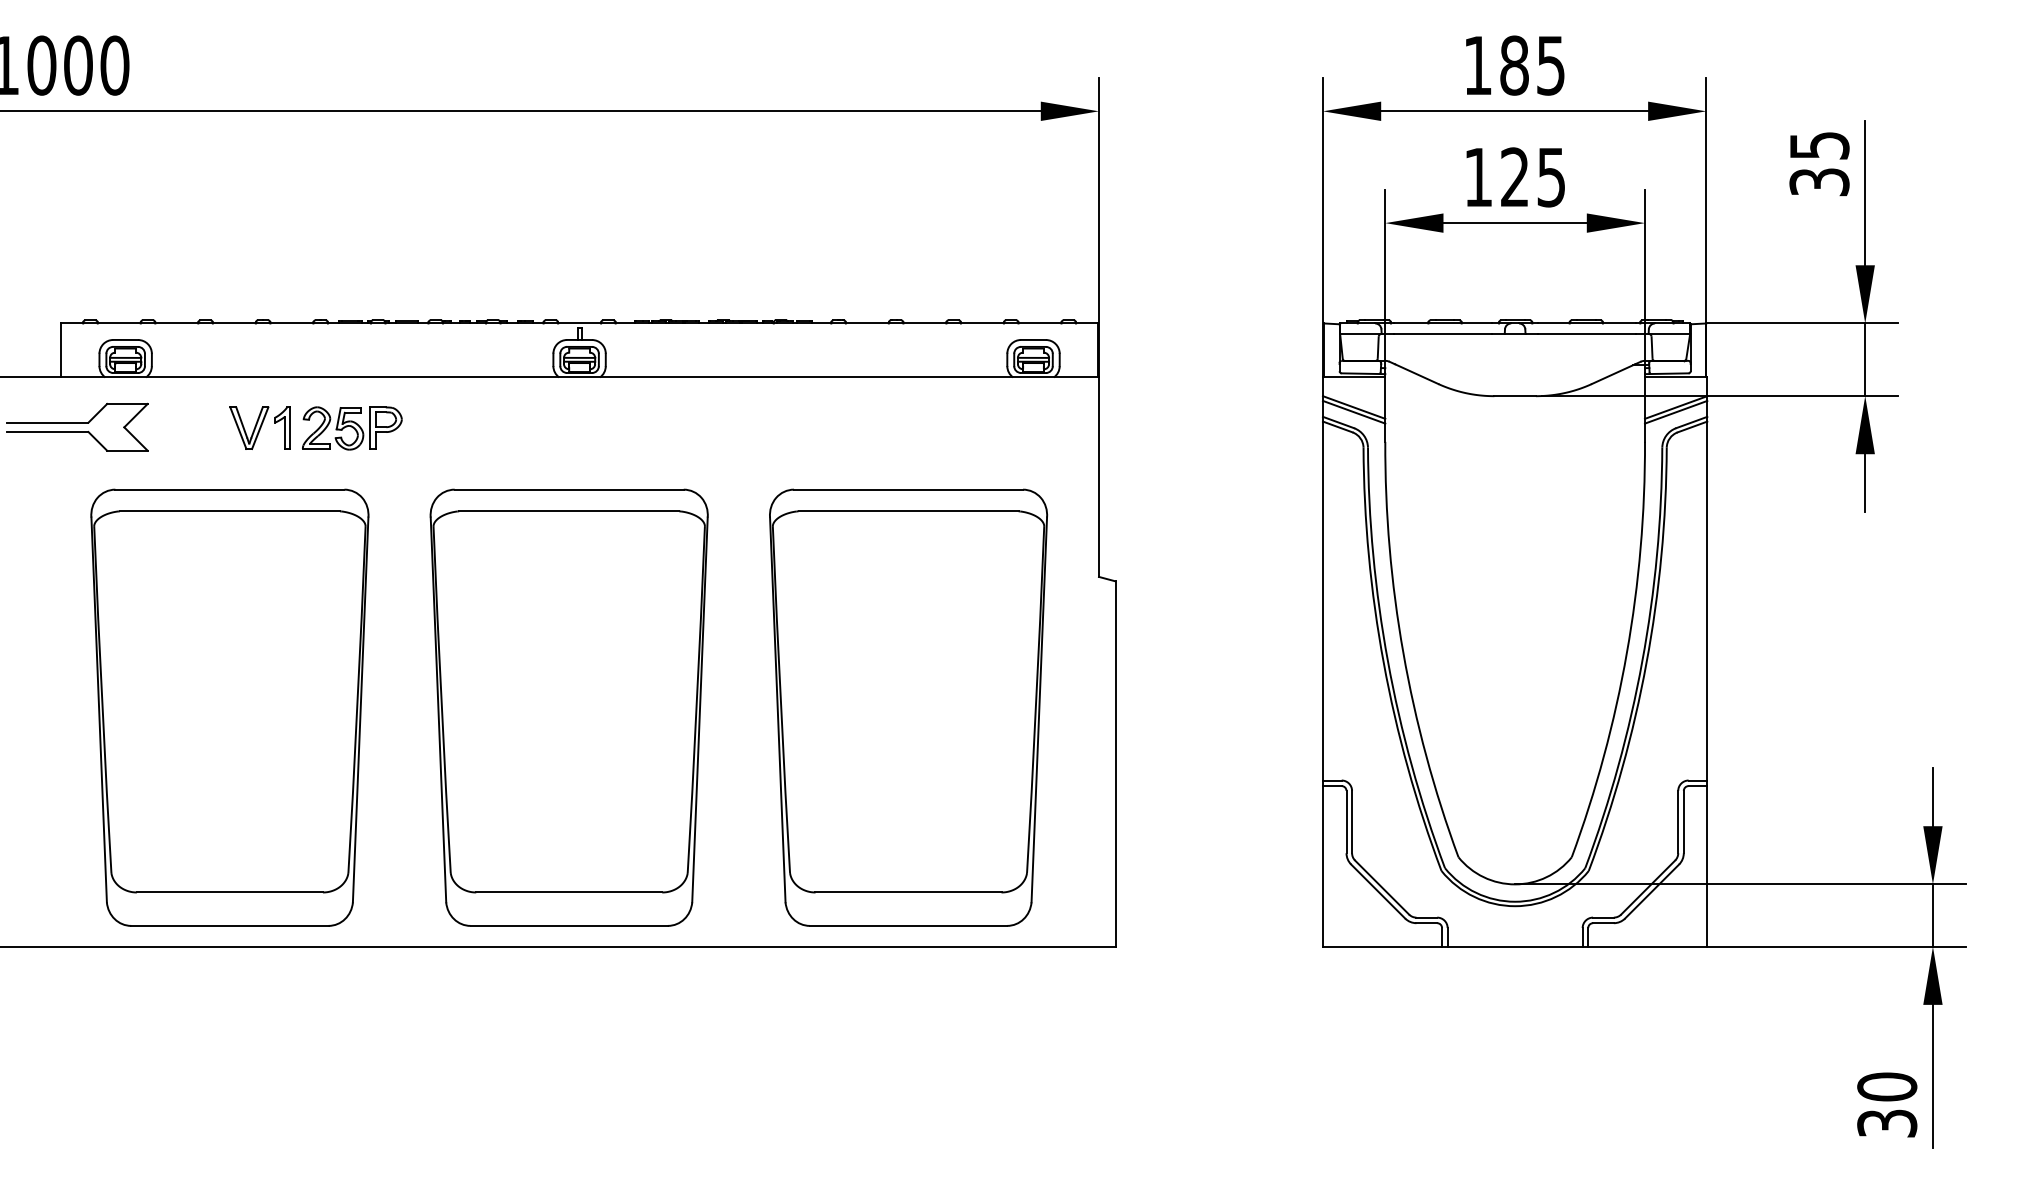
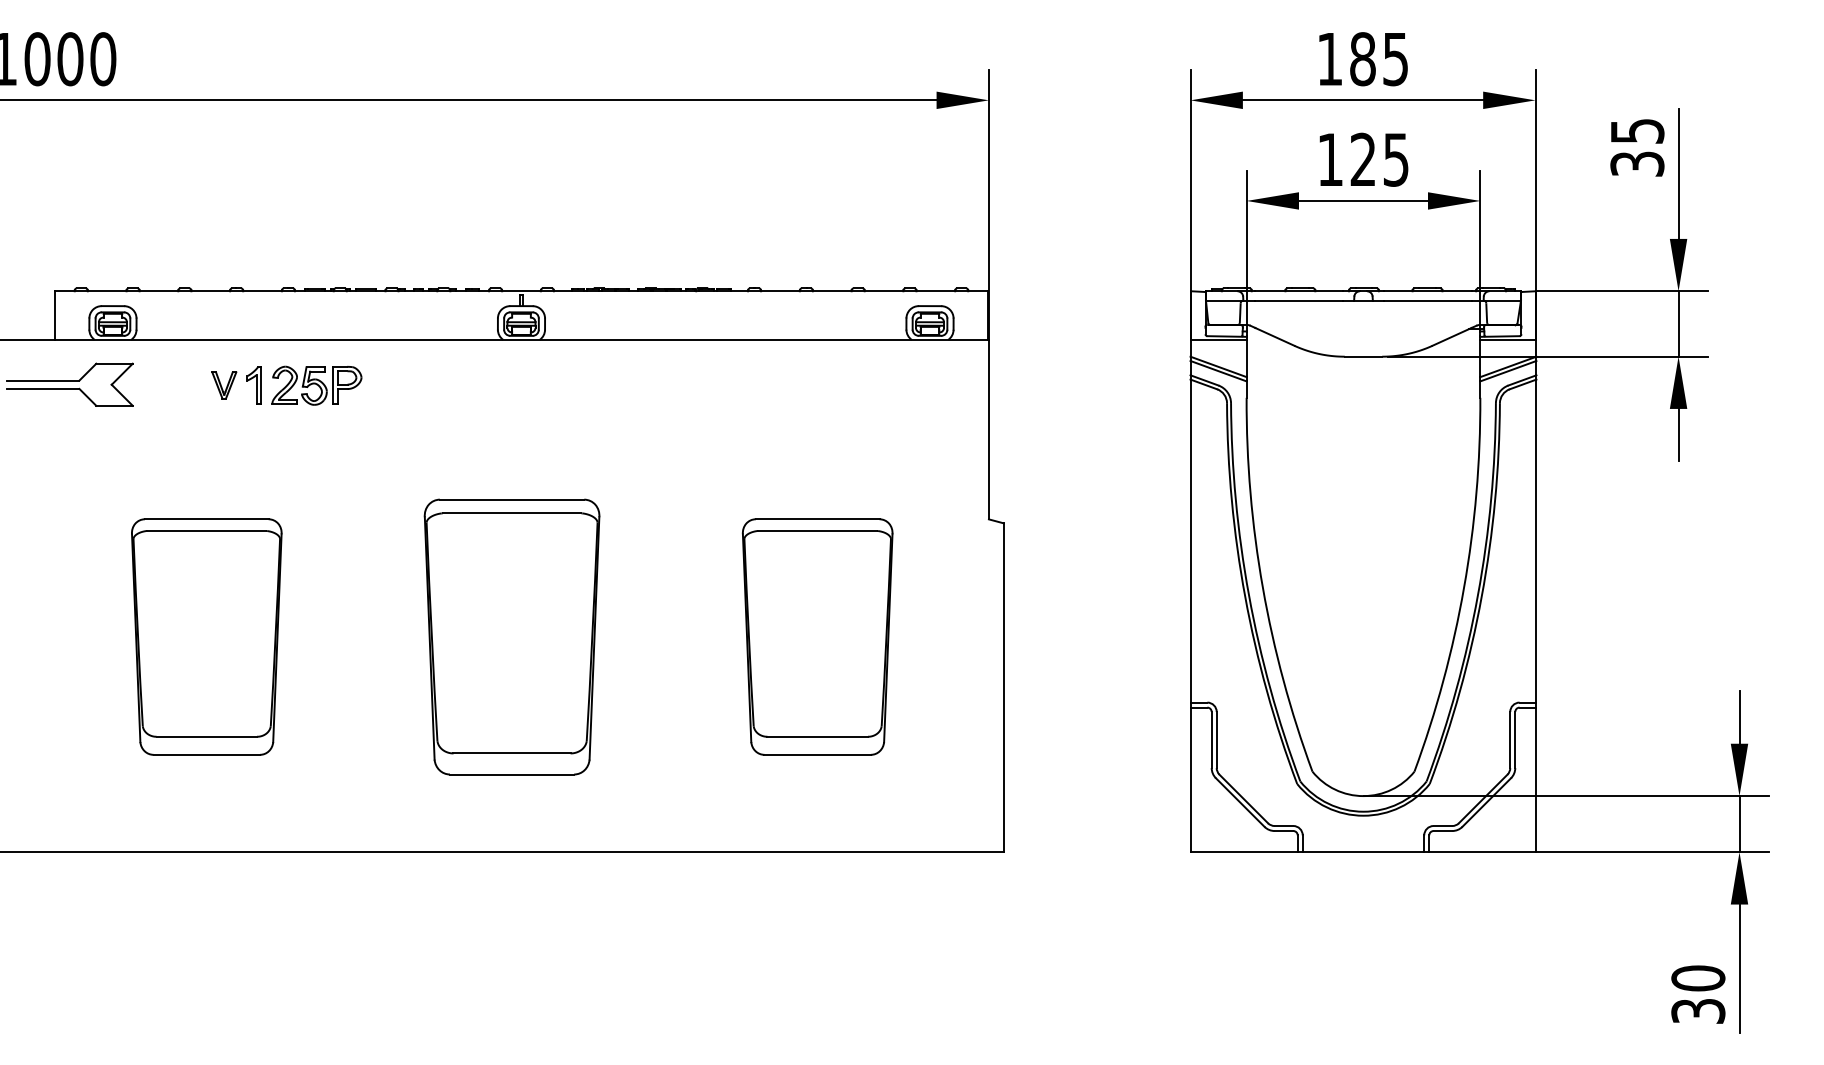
part: (249, 427) -> (224, 384), size x0.7
part: (229, 707) -> (206, 636), size x0.6
part: (568, 707) -> (511, 636), size x0.7
part: (908, 707) -> (817, 636), size x0.6

